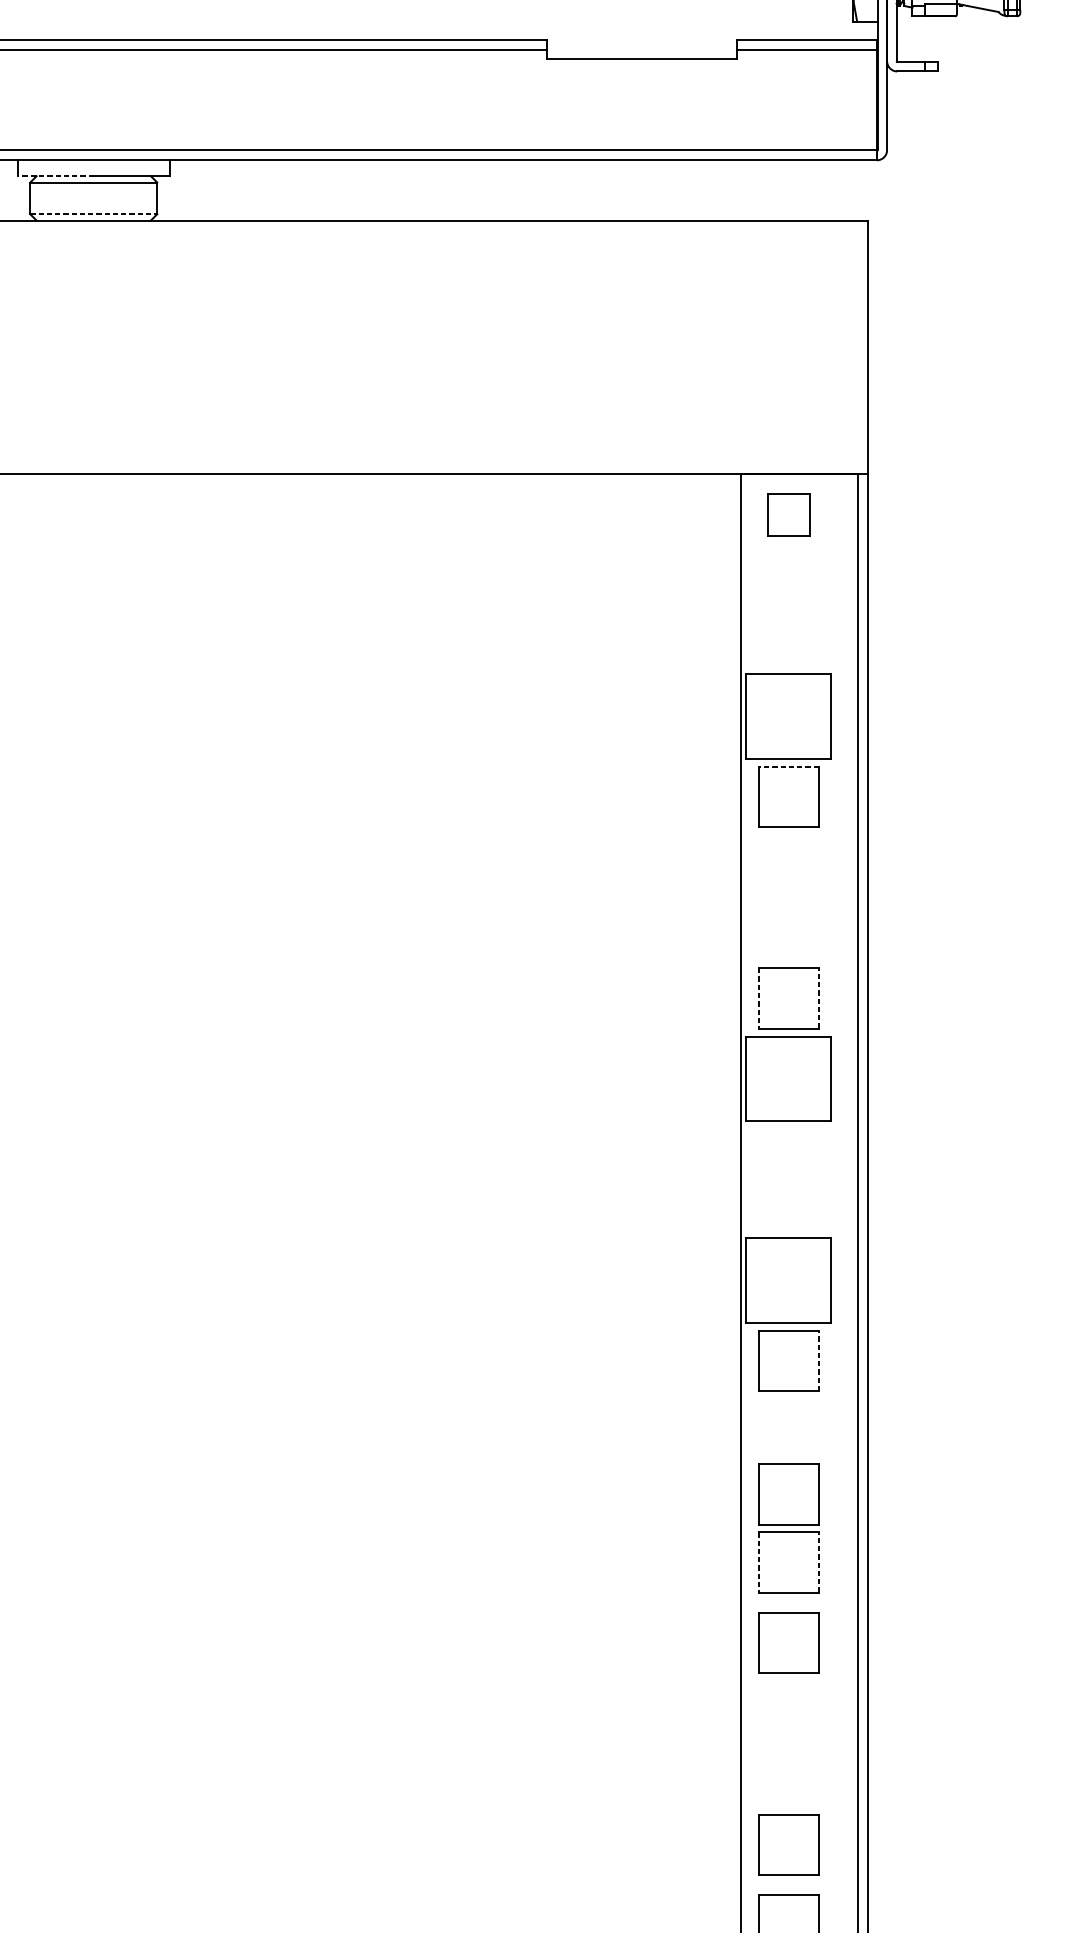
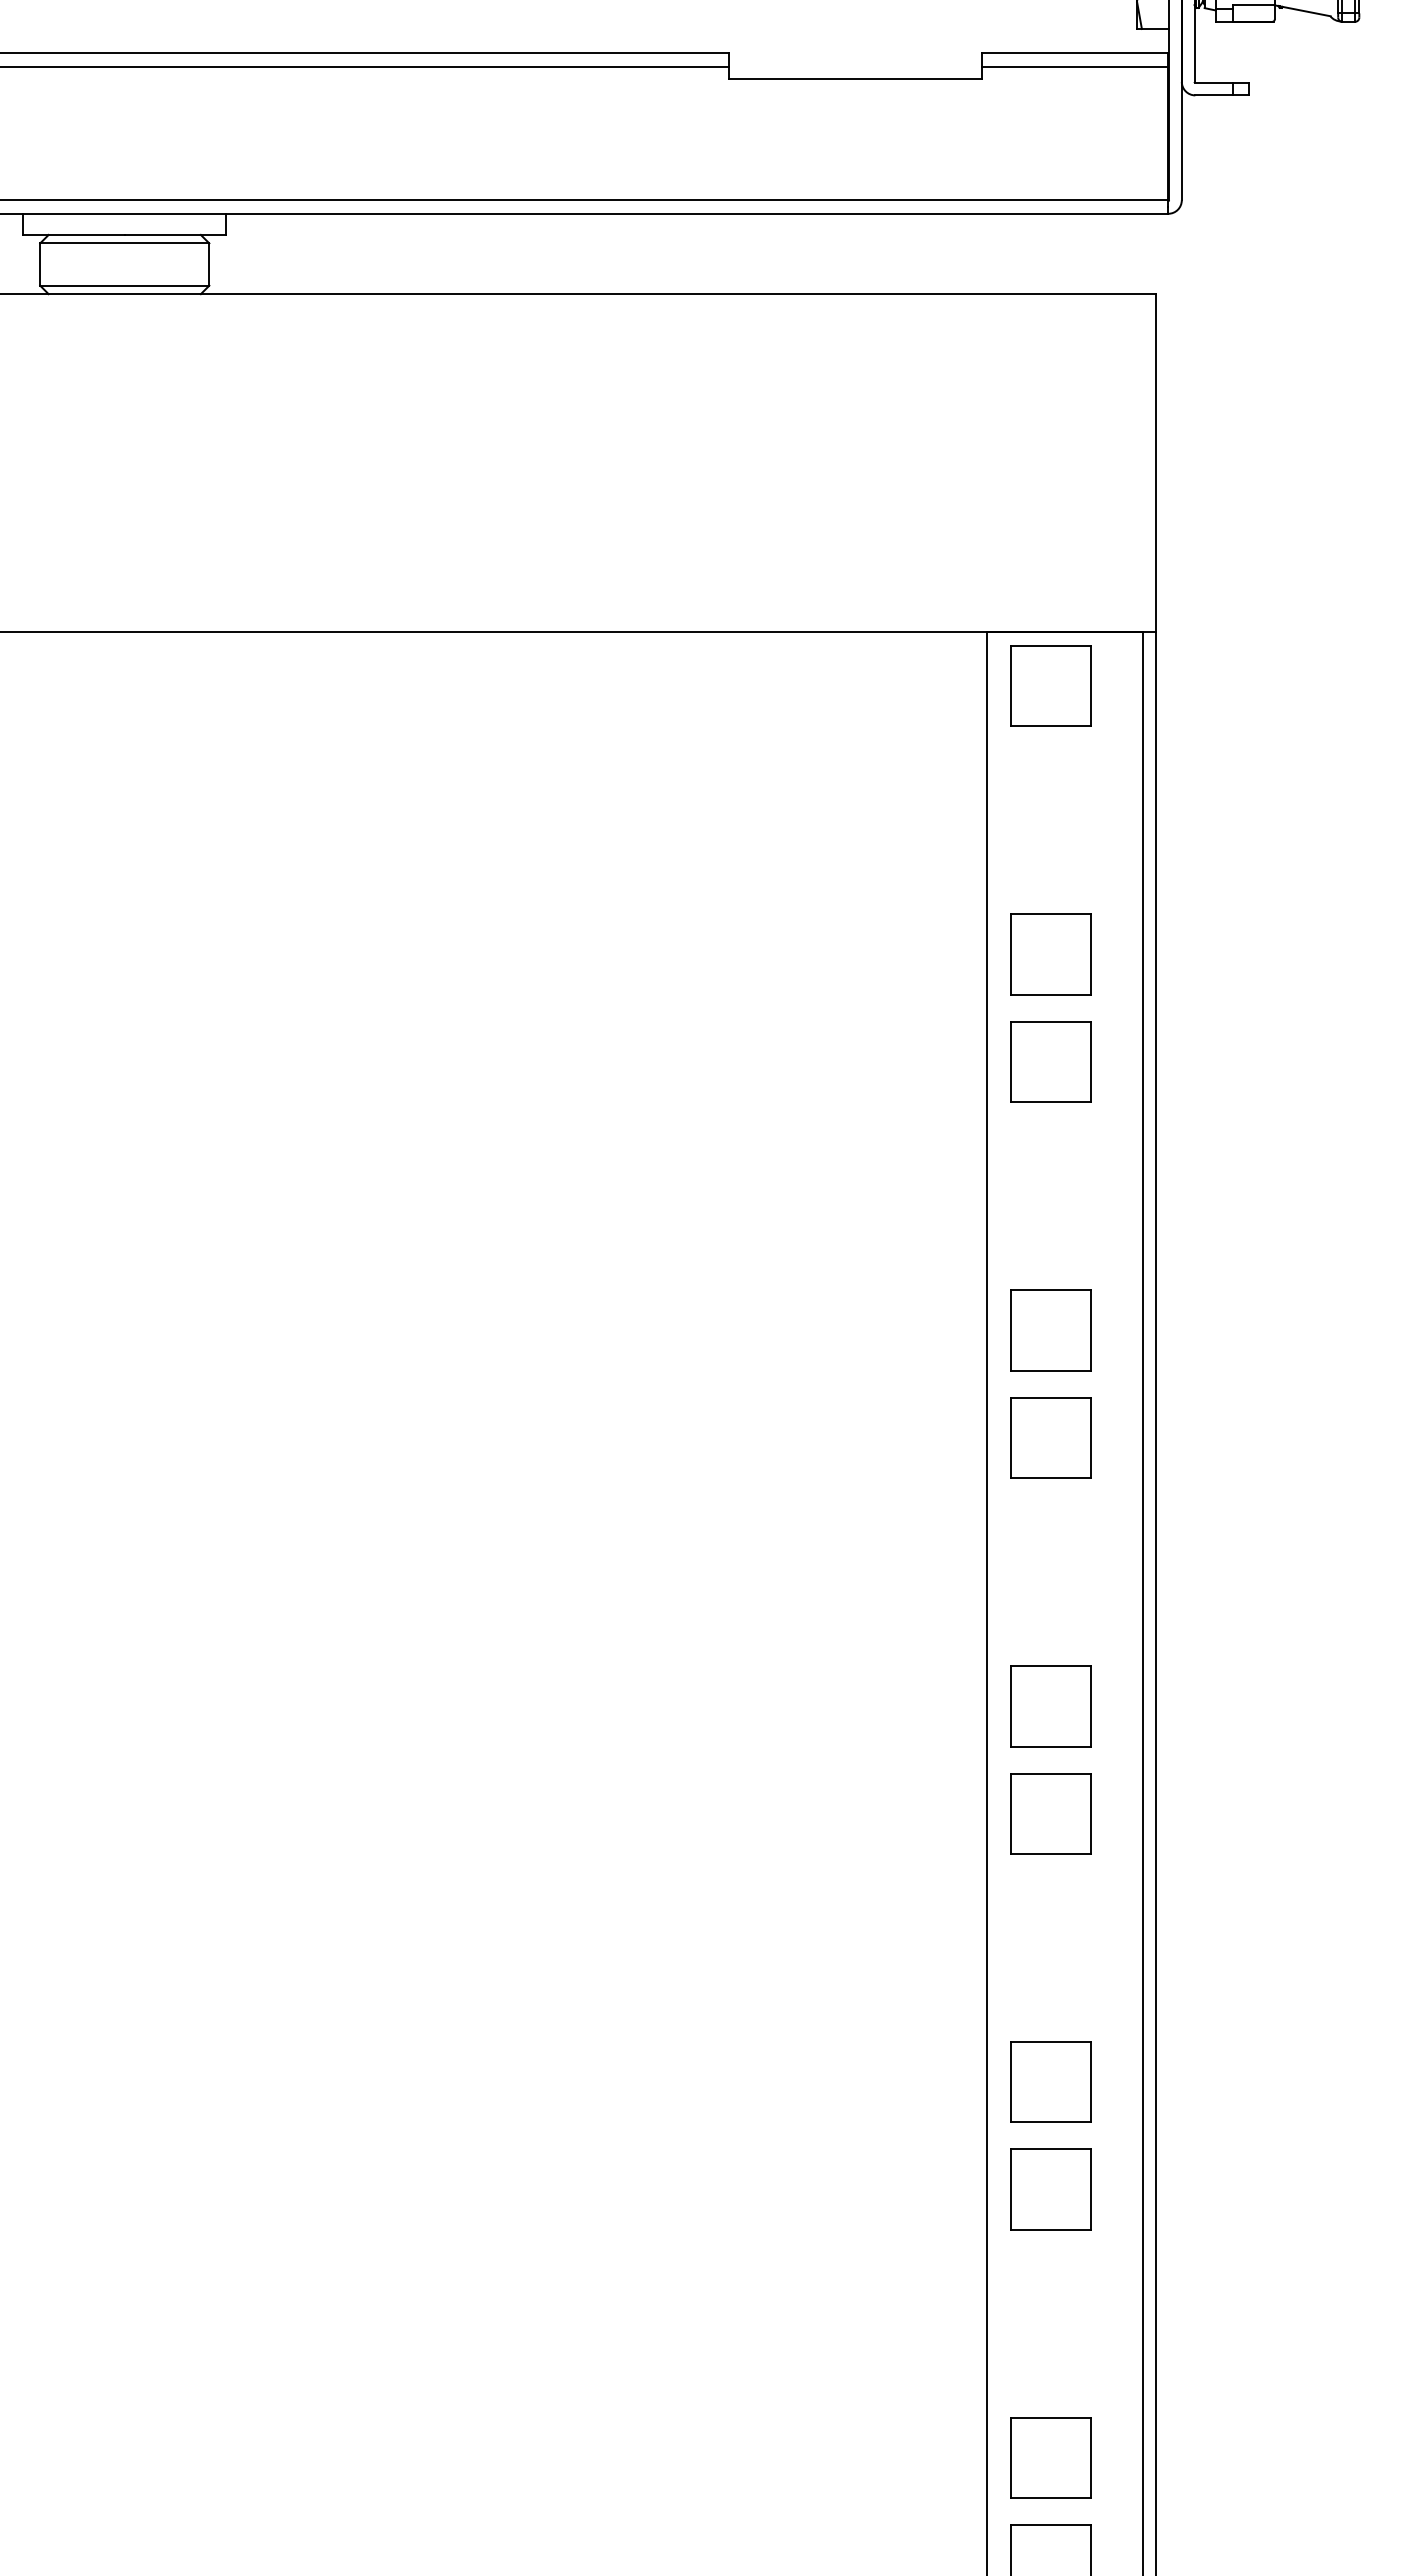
line: (56, 175) -> (74, 234), dashed -> solid
line: (93, 214) -> (124, 285), dashed -> solid
part: (788, 514) -> (1050, 685), size x1.43
part: (788, 716) -> (1050, 954), size x0.71
line: (788, 766) -> (1050, 1021), dashed -> solid
line: (818, 997) -> (1090, 1329), dashed -> solid
line: (758, 998) -> (1010, 1330), dashed -> solid
part: (788, 1078) -> (1050, 1437), size x0.71
part: (788, 1280) -> (1050, 1706), size x0.71
line: (818, 1360) -> (1090, 1813), dashed -> solid
part: (788, 1494) -> (1050, 1991), removed
line: (758, 1562) -> (1010, 2082), dashed -> solid
line: (818, 1562) -> (1090, 2081), dashed -> solid

